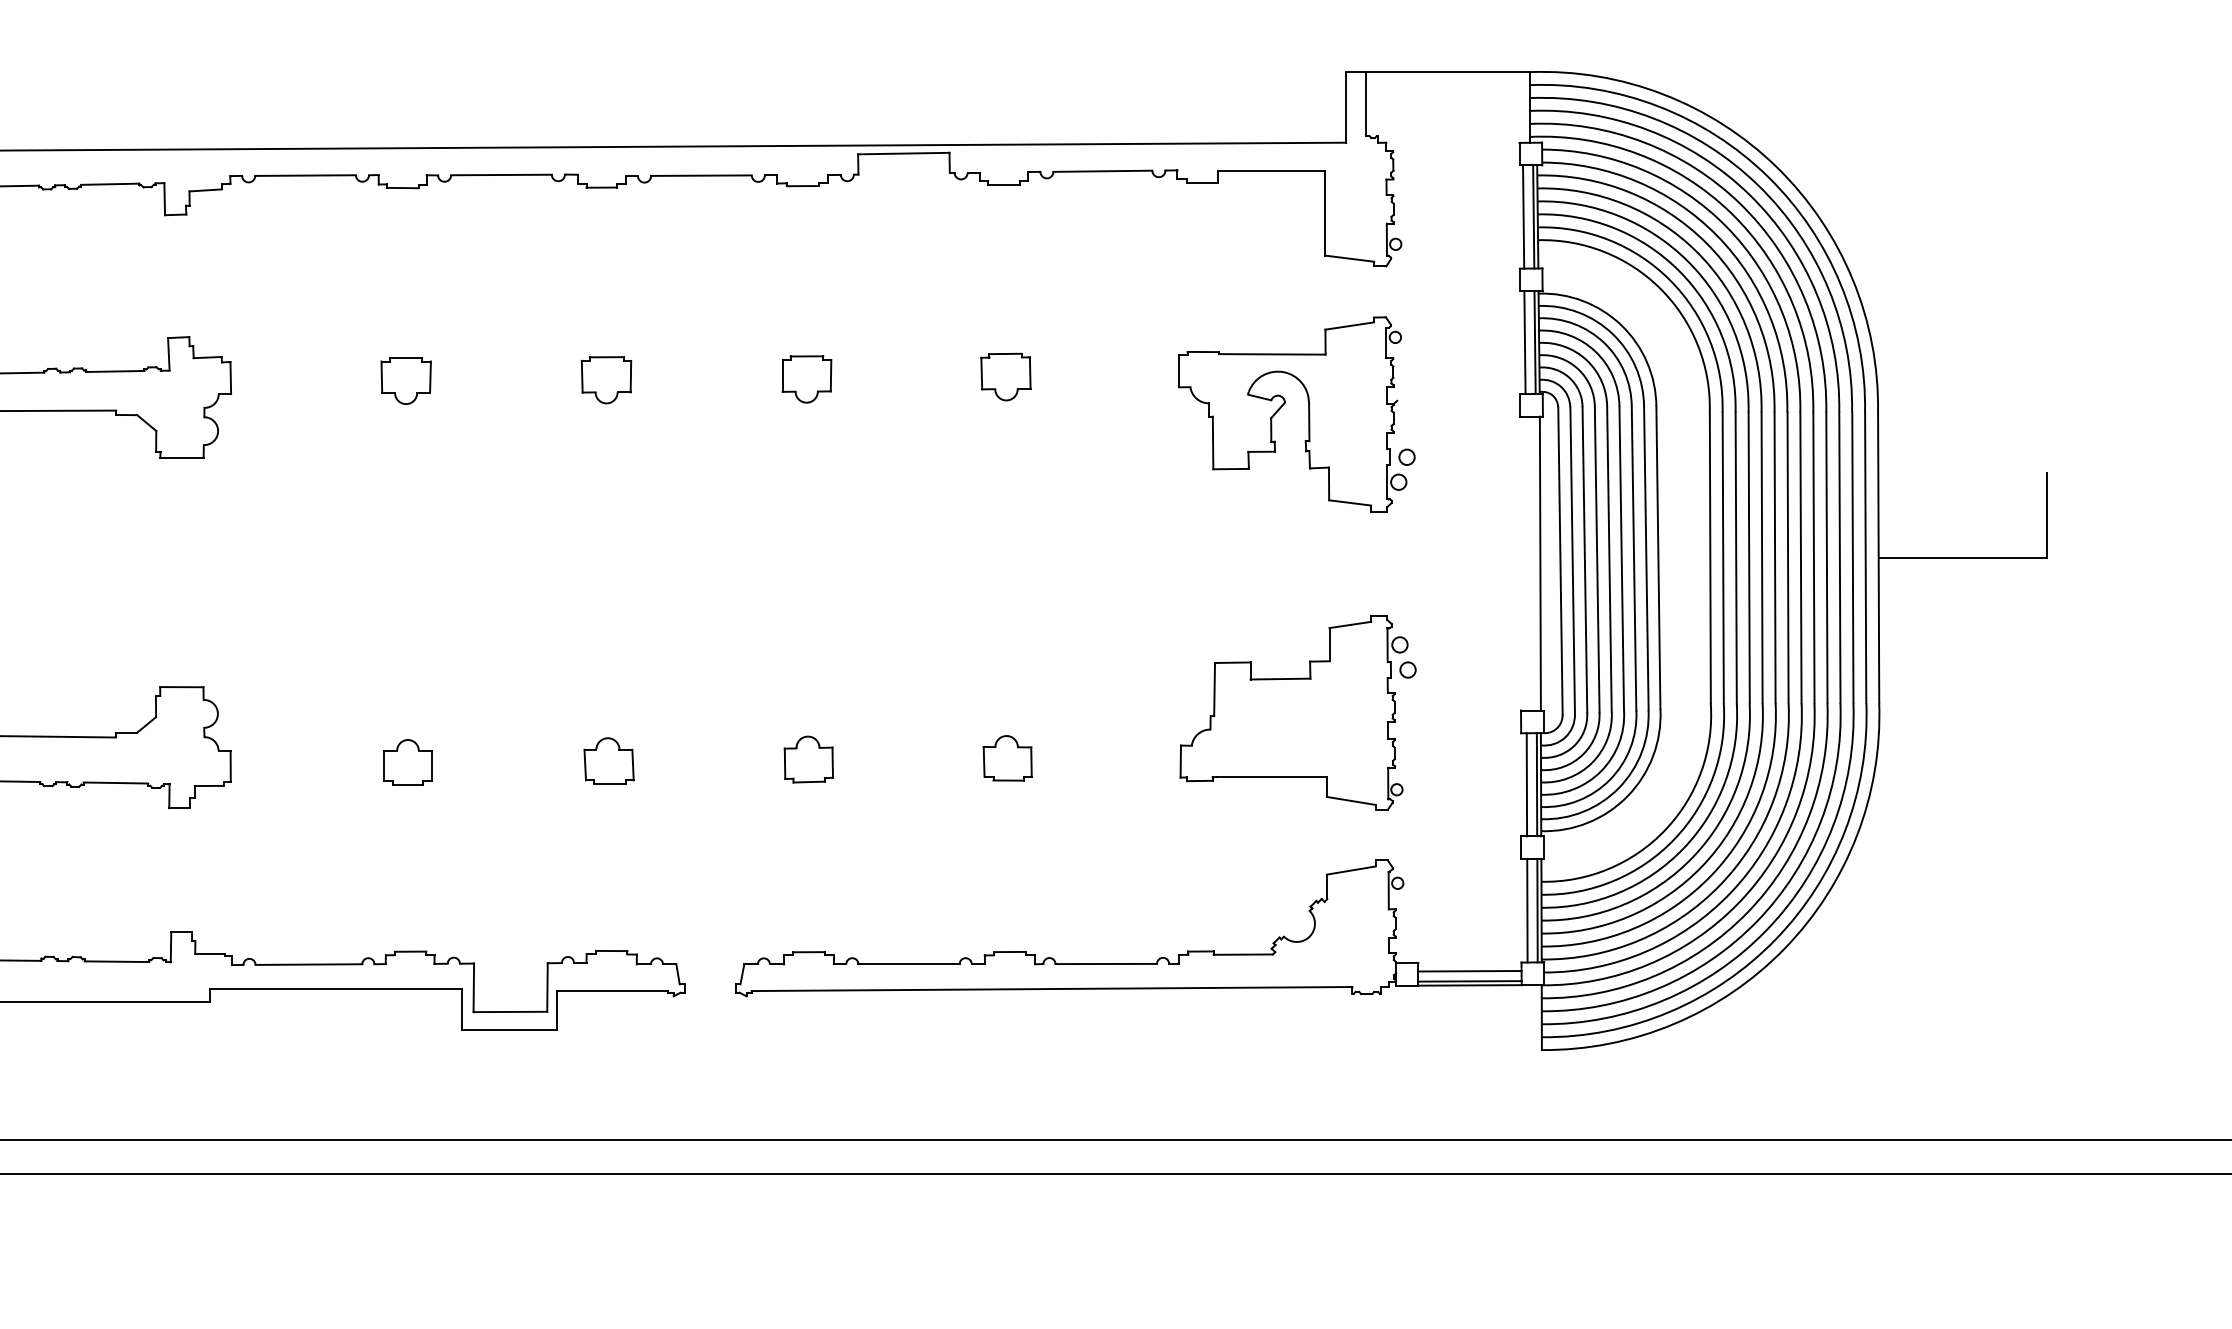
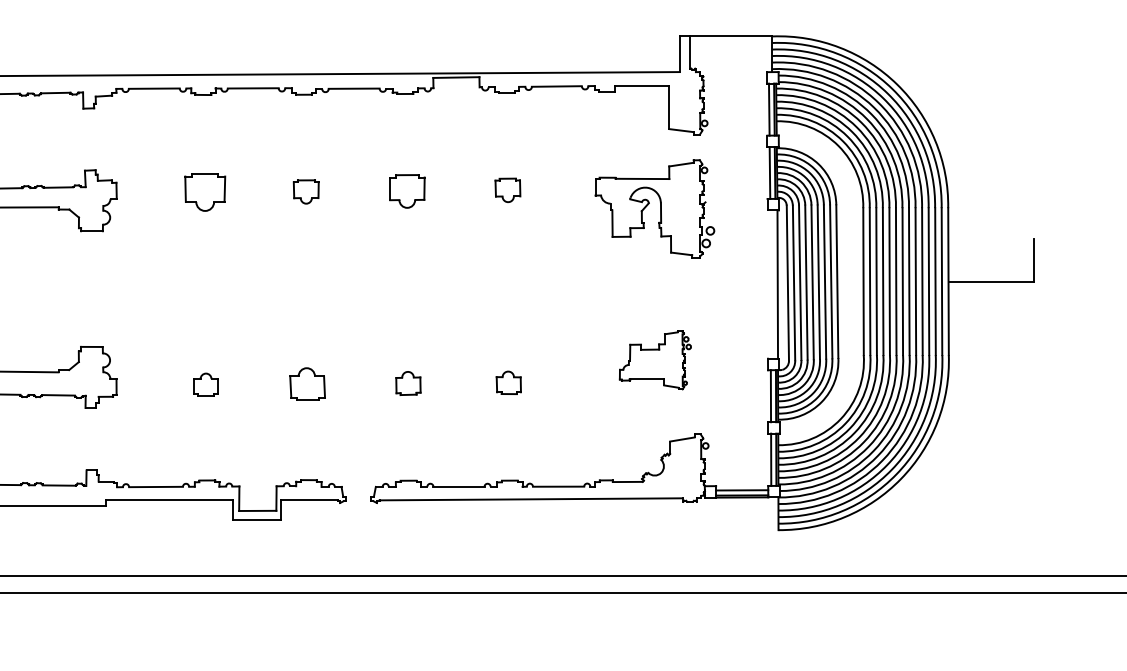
part: (806, 379) -> (407, 191), size x1.4
part: (404, 381) -> (204, 192), size x1.6
part: (1298, 712) -> (655, 359), size x0.6
part: (608, 759) -> (307, 383), size x1.4

